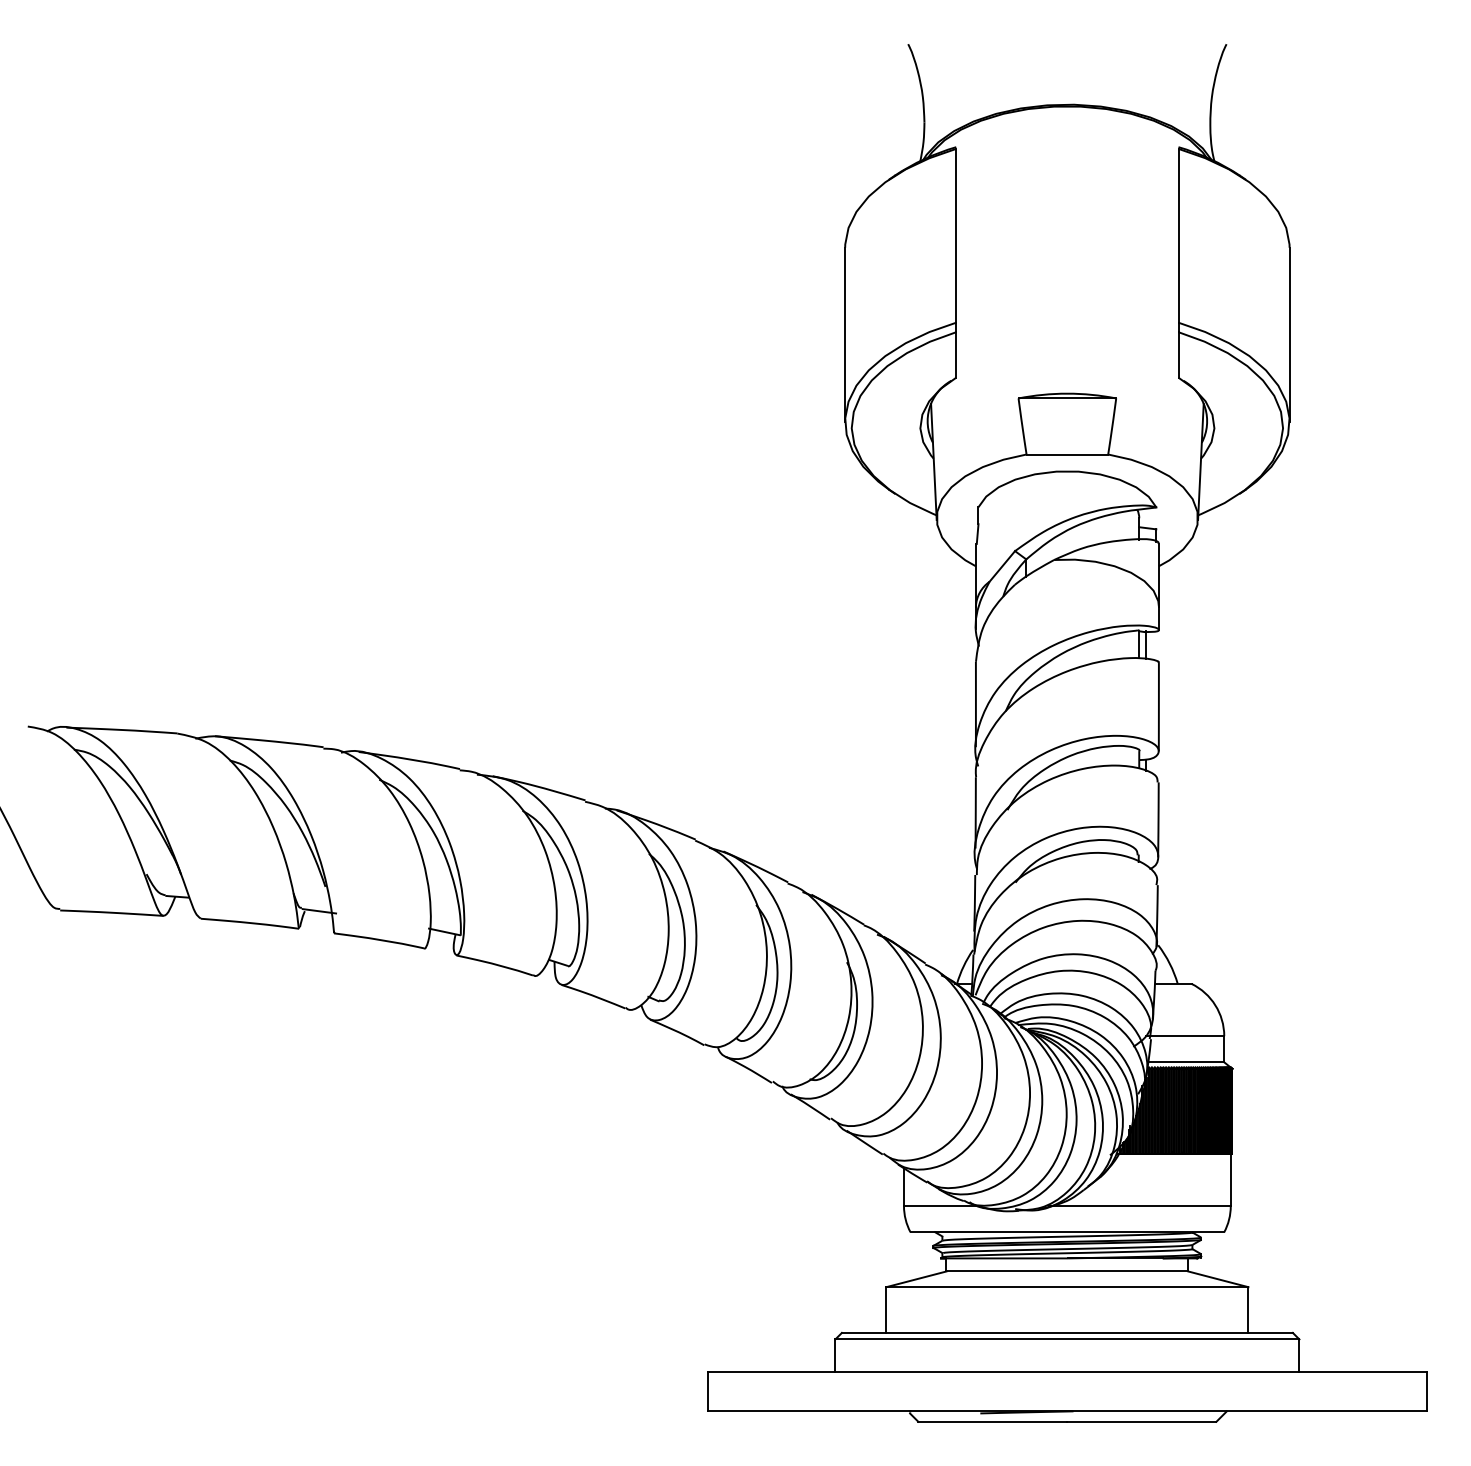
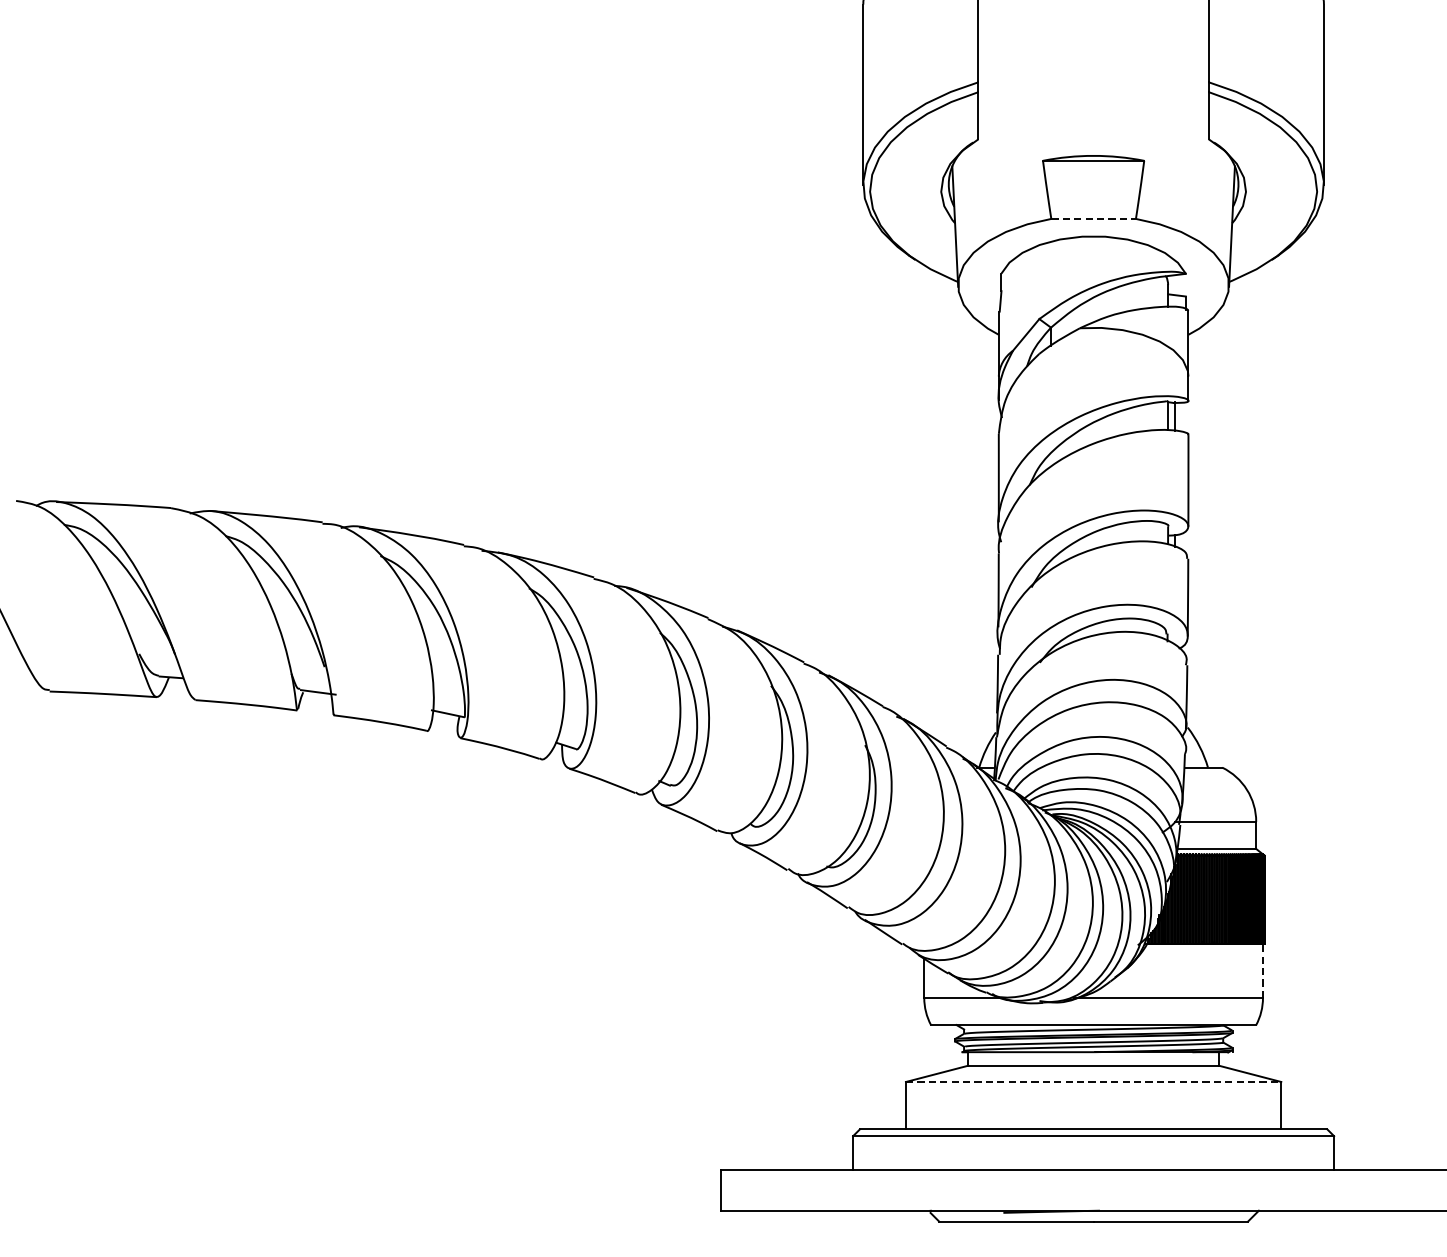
line: (1067, 454) -> (1093, 218), solid -> dashed
line: (1230, 1179) -> (1262, 970), solid -> dashed
line: (1067, 1287) -> (1093, 1082), solid -> dashed

